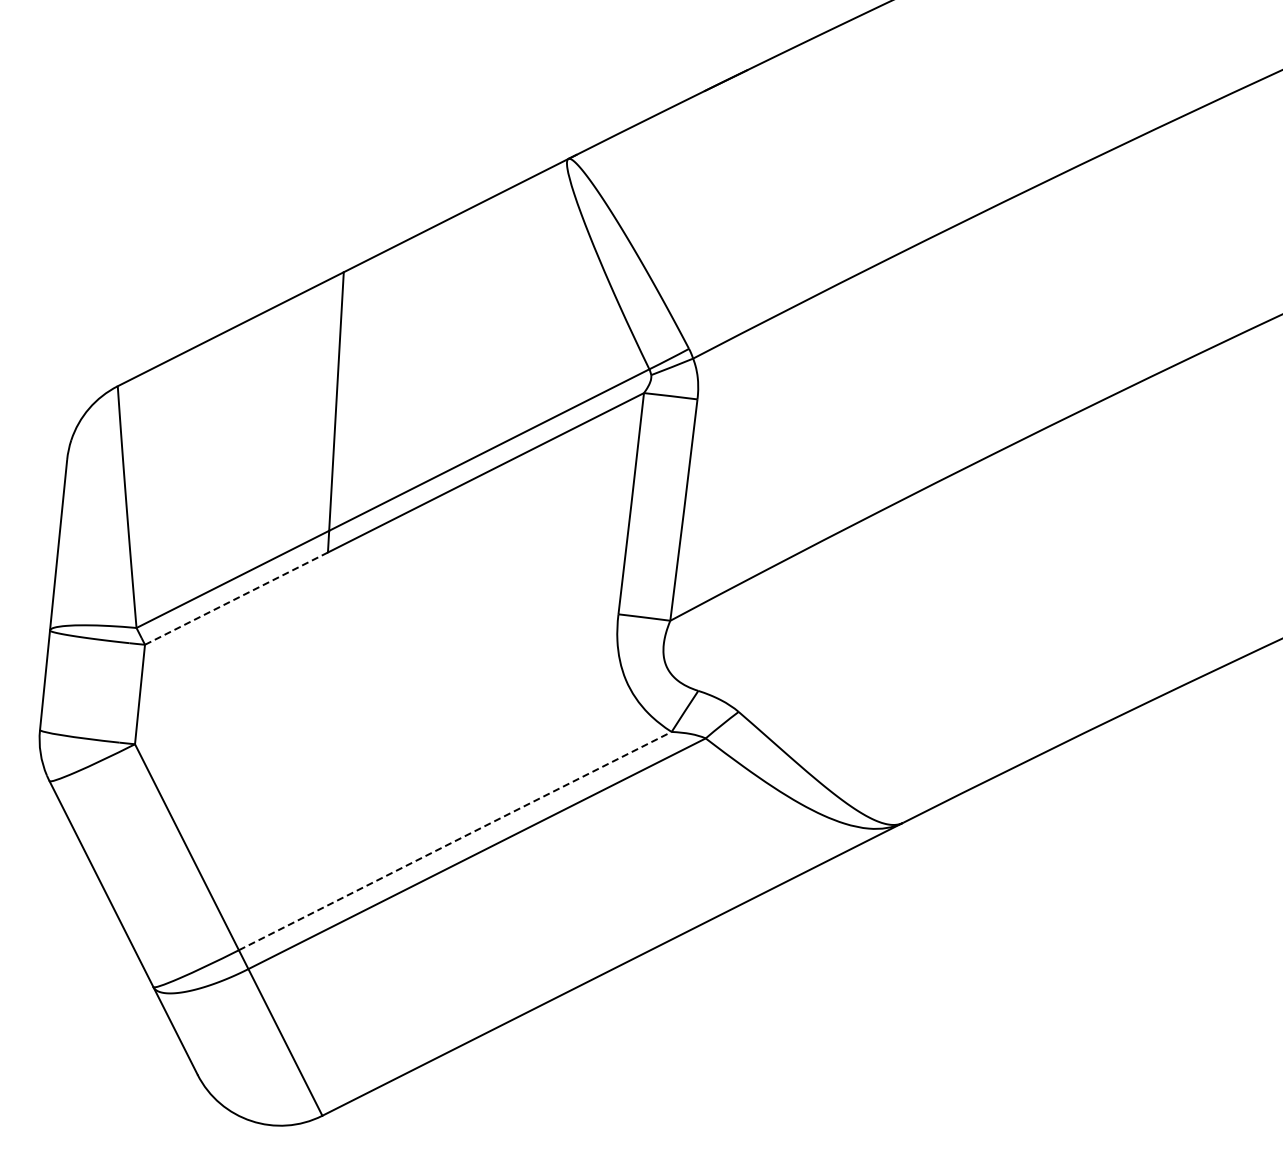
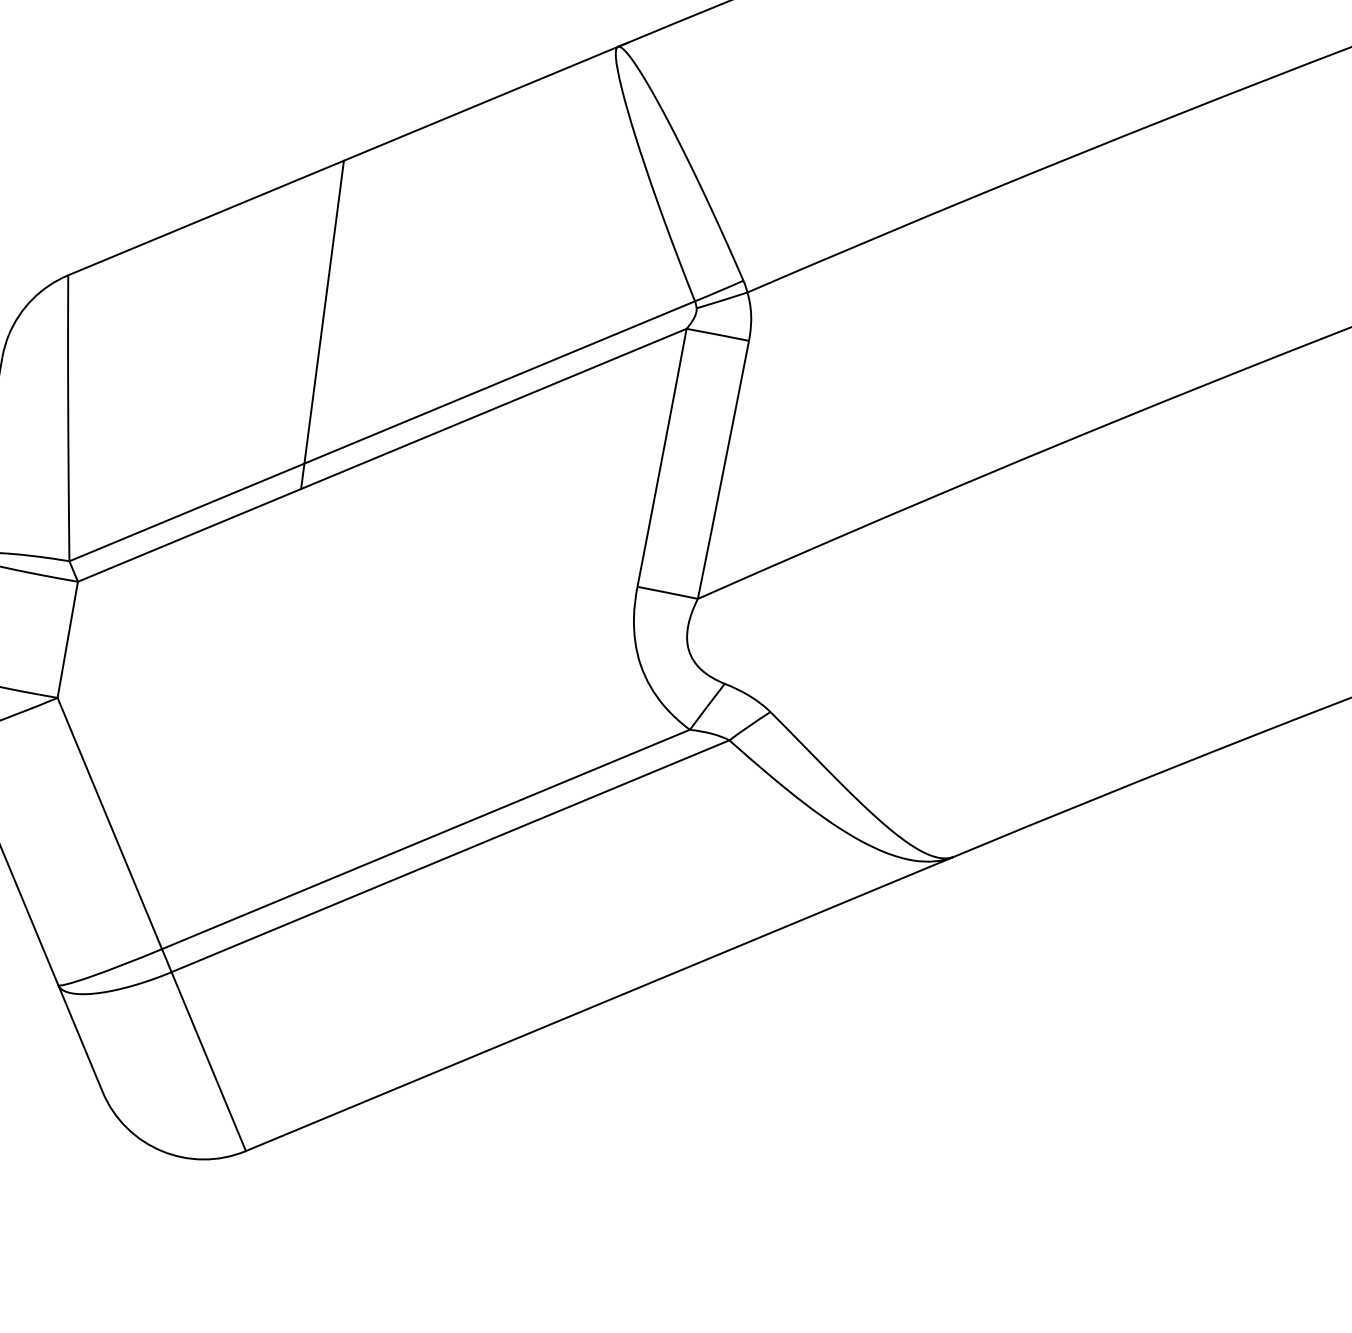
line: (236, 598) -> (189, 535), dashed -> solid
line: (455, 840) -> (426, 838), dashed -> solid

